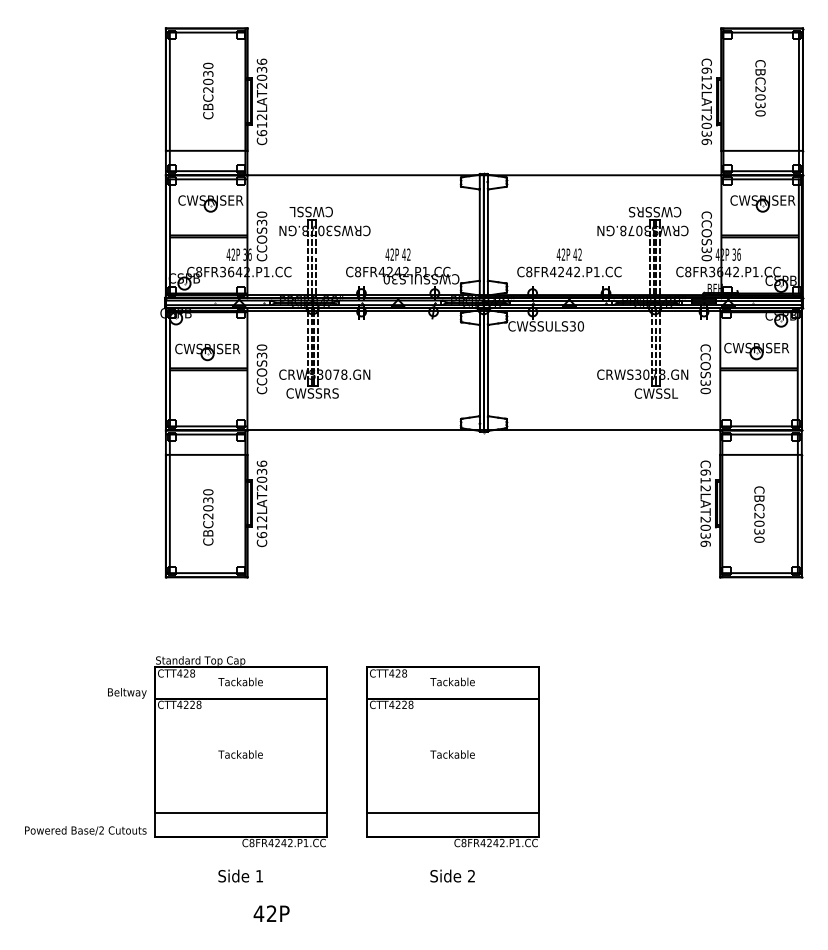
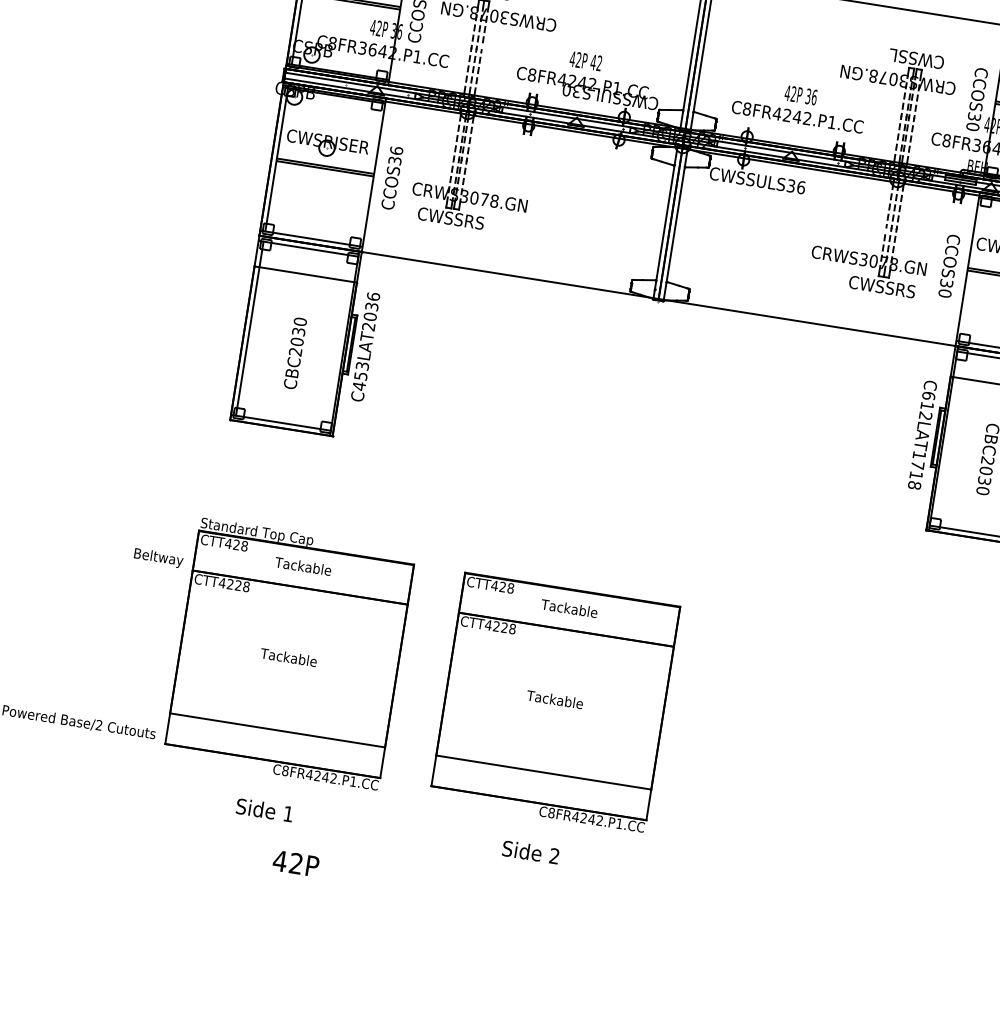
text: (654, 212) -> (916, 59), CWSSRS -> CWSSL
text: (577, 254) -> (811, 96), 42 -> 36
text: (581, 326) -> (801, 187), CWSSULS30 -> CWSSULS36
text: (261, 347) -> (395, 150), CCOS30 -> CCOS36
text: (655, 393) -> (881, 286), CWSSL -> CWSSRS
text: (261, 527) -> (360, 376), C612LAT2036 -> C453LAT2036
text: (705, 531) -> (916, 469), C612LAT2036 -> C612LAT1718

